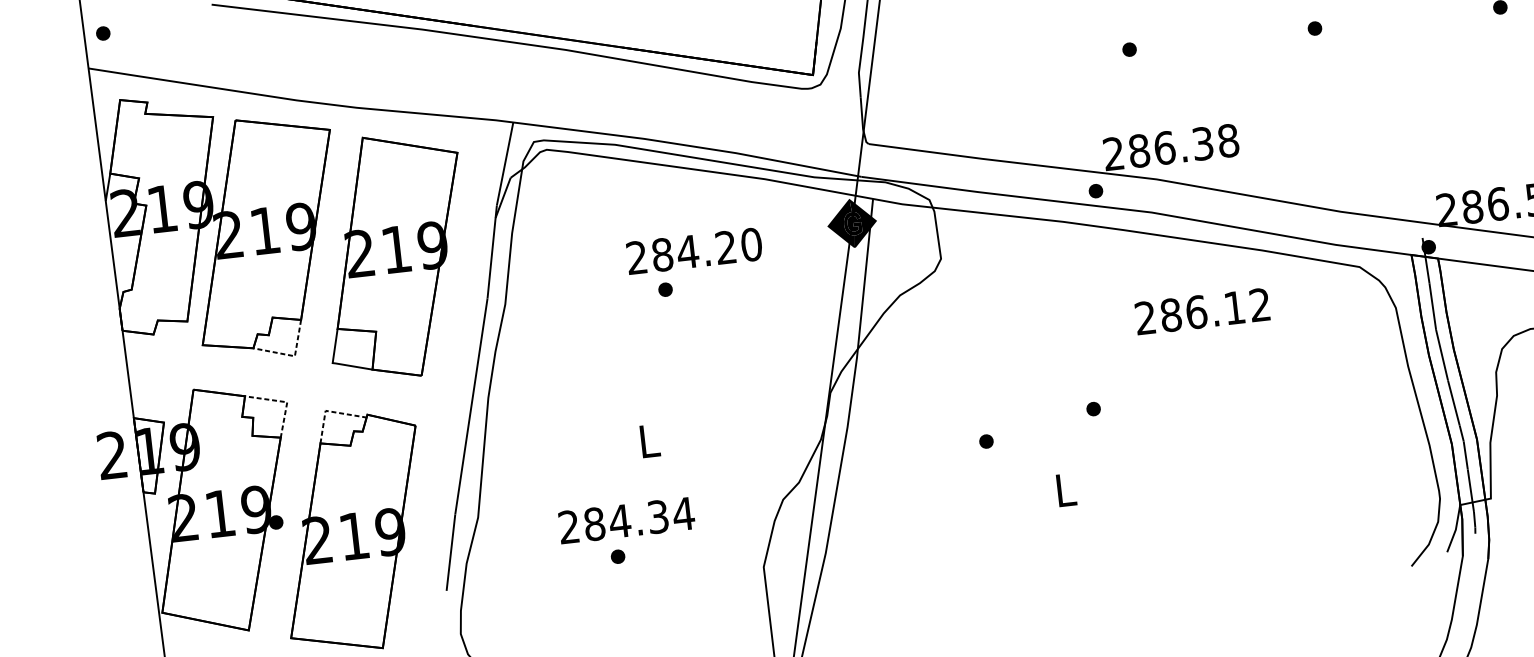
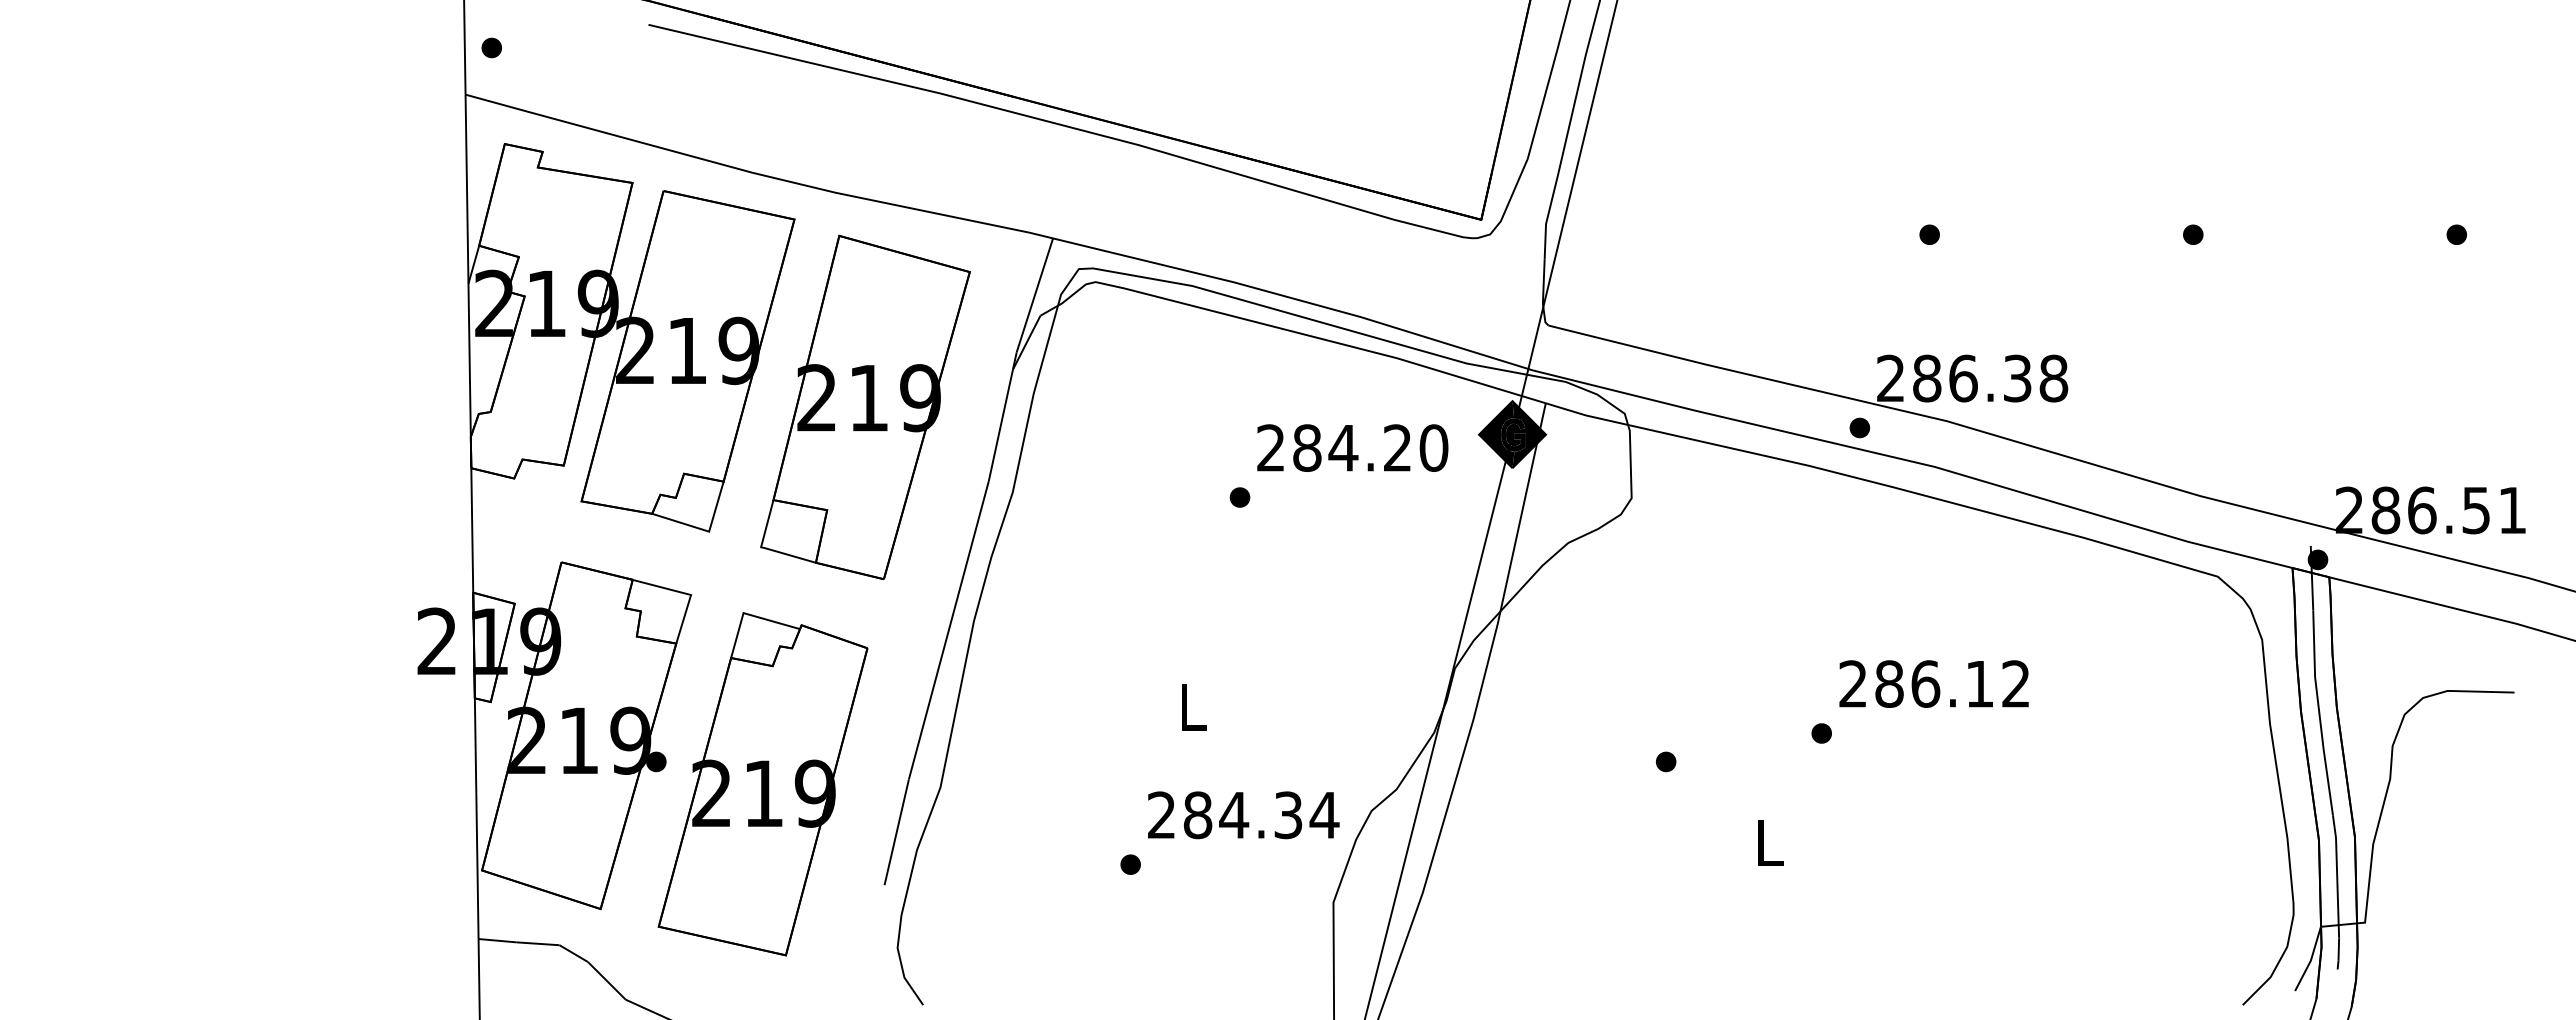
text: (694, 250) -> (1352, 447), moved
text: (1202, 311) -> (1933, 683), moved
line: (292, 355) -> (706, 530), dashed -> solid
line: (281, 401) -> (683, 593), dashed -> solid
line: (329, 411) -> (749, 614), dashed -> solid
text: (626, 520) -> (1243, 815), moved

